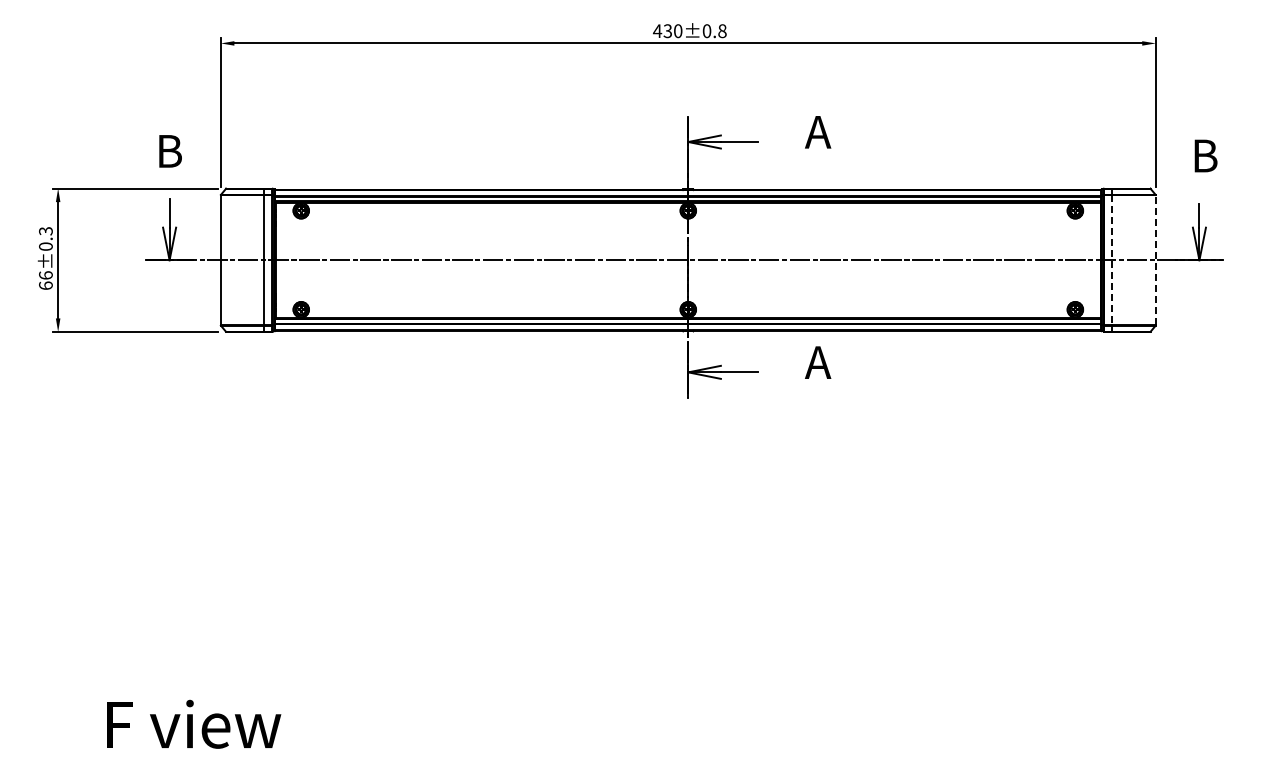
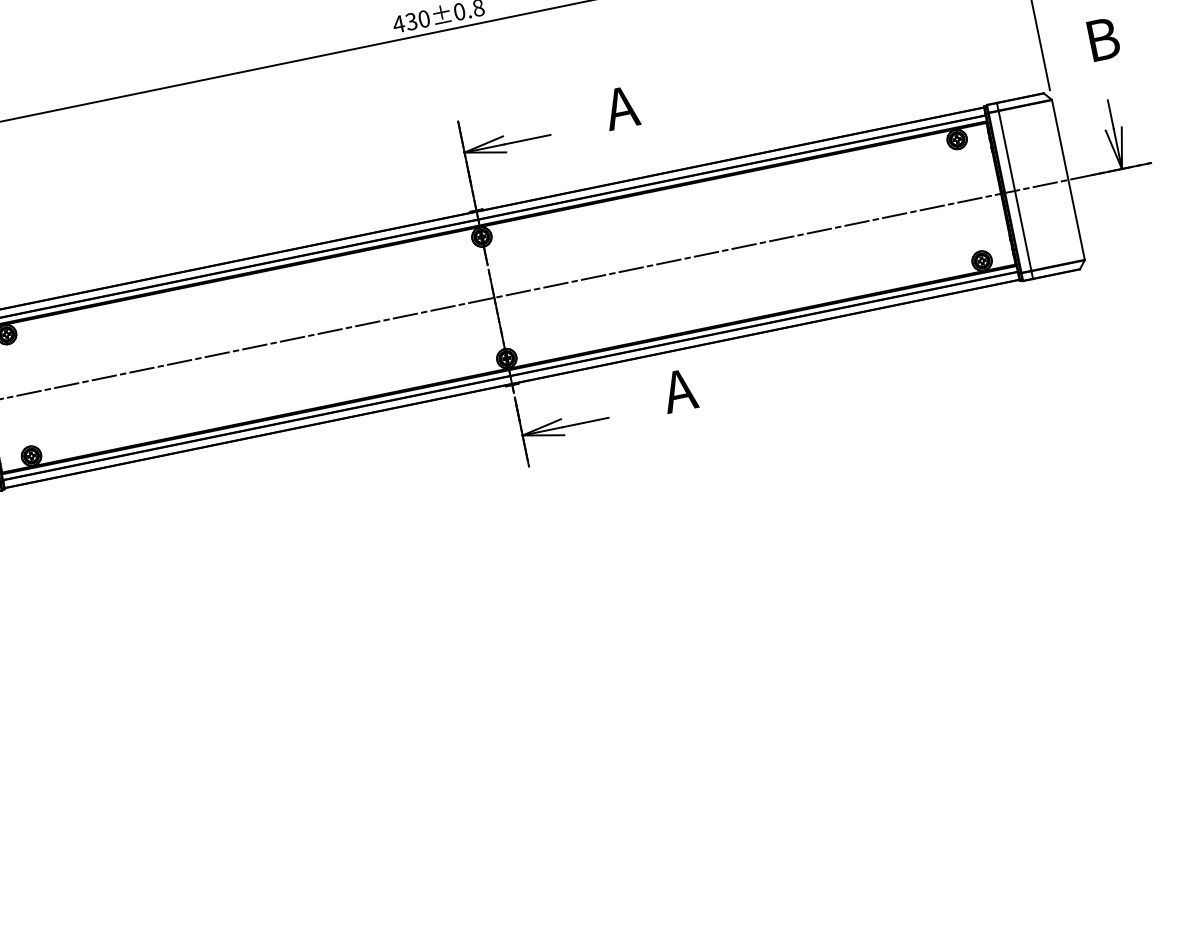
line: (1112, 260) -> (1015, 191), dashed -> solid
line: (1155, 260) -> (1068, 180), dashed -> solid

